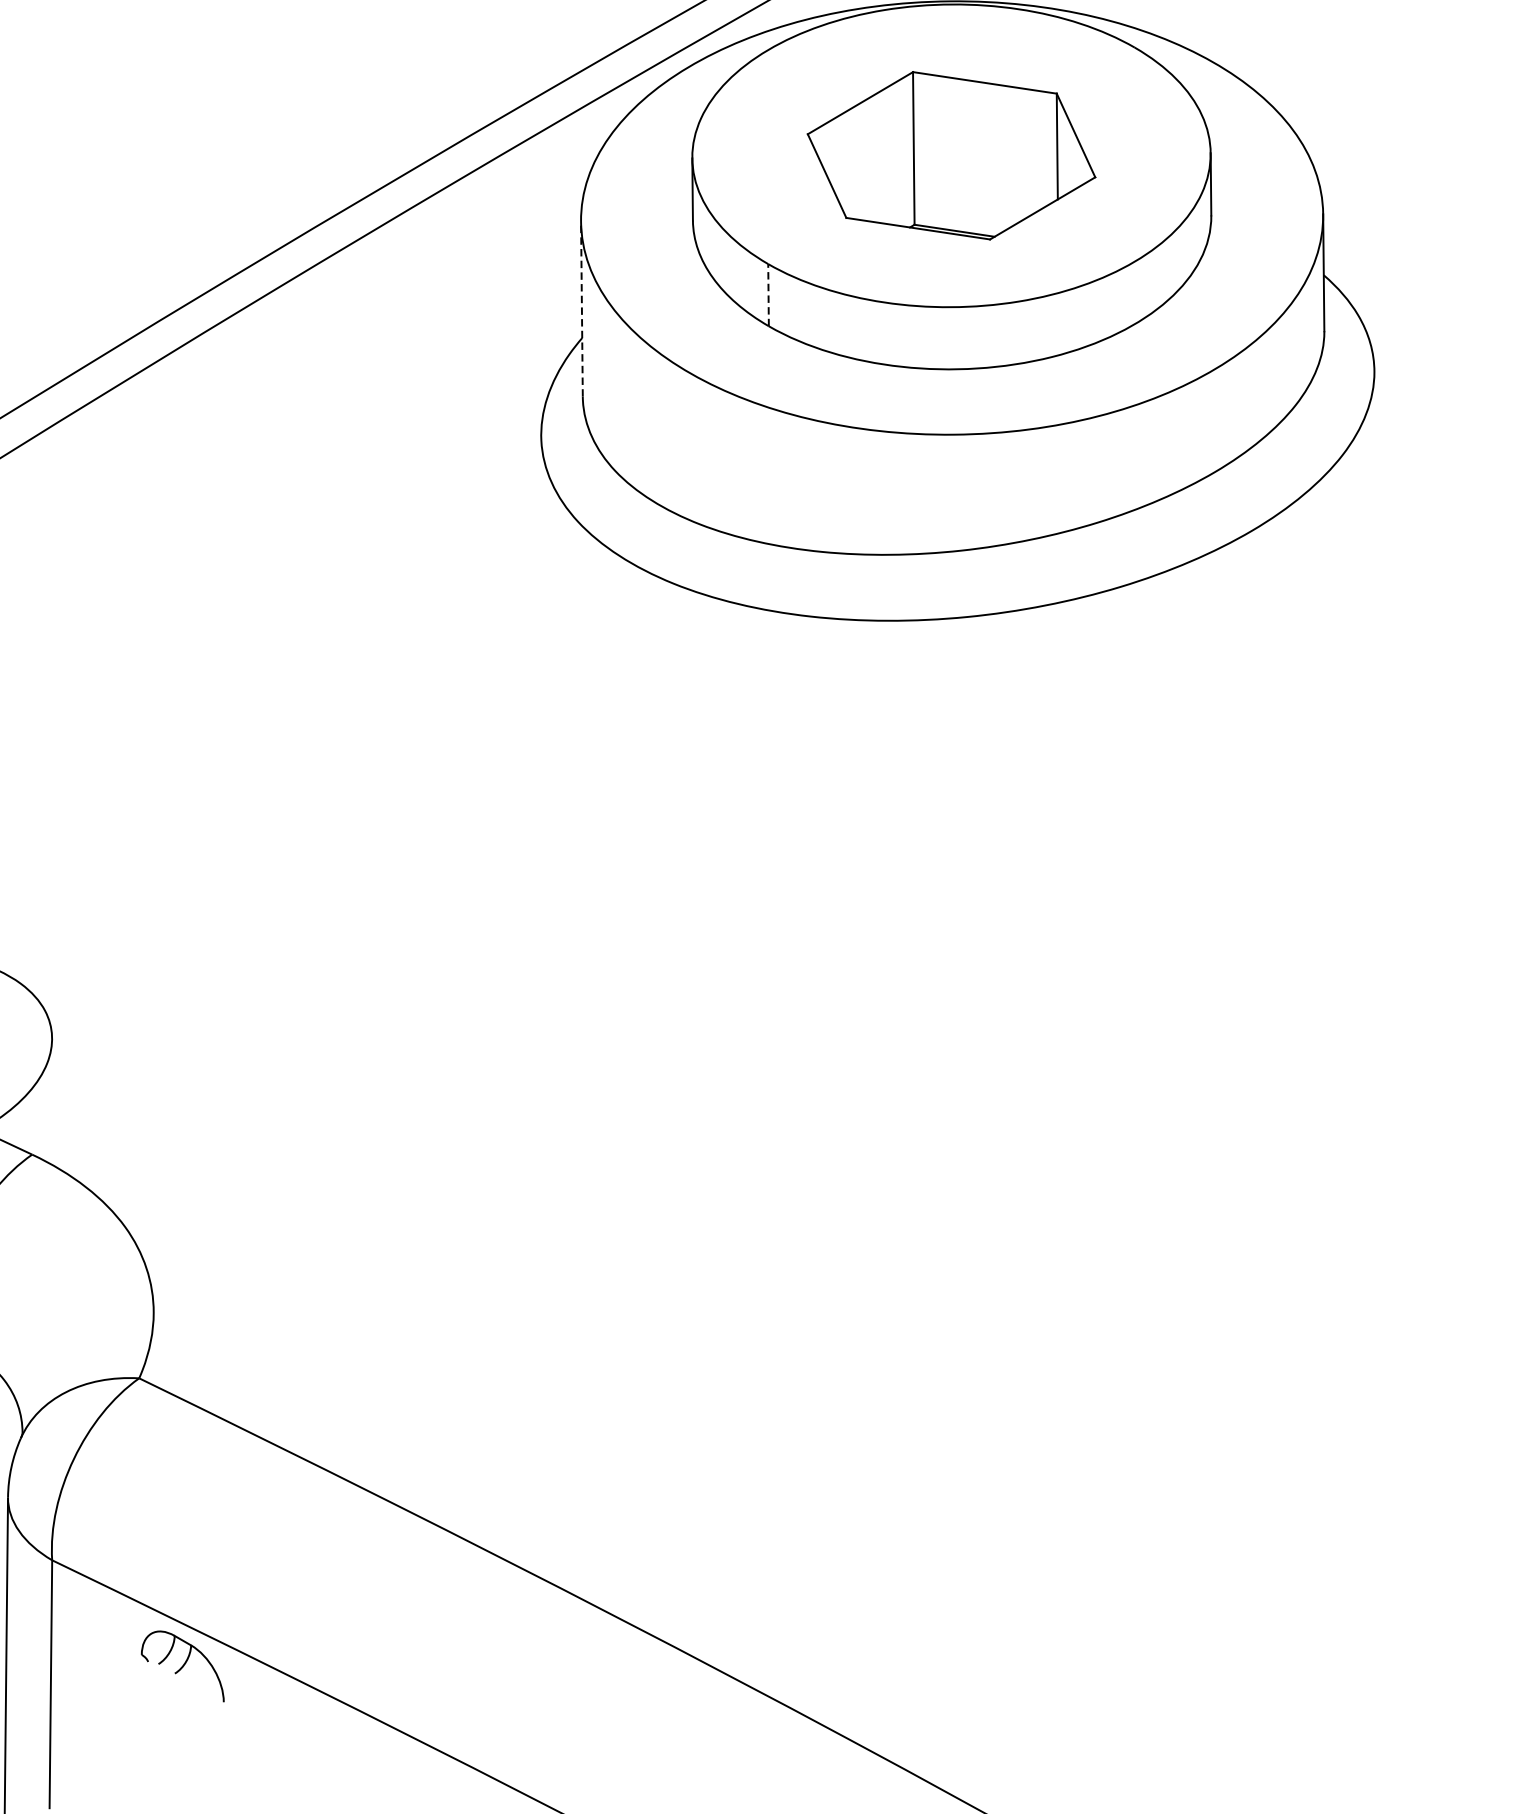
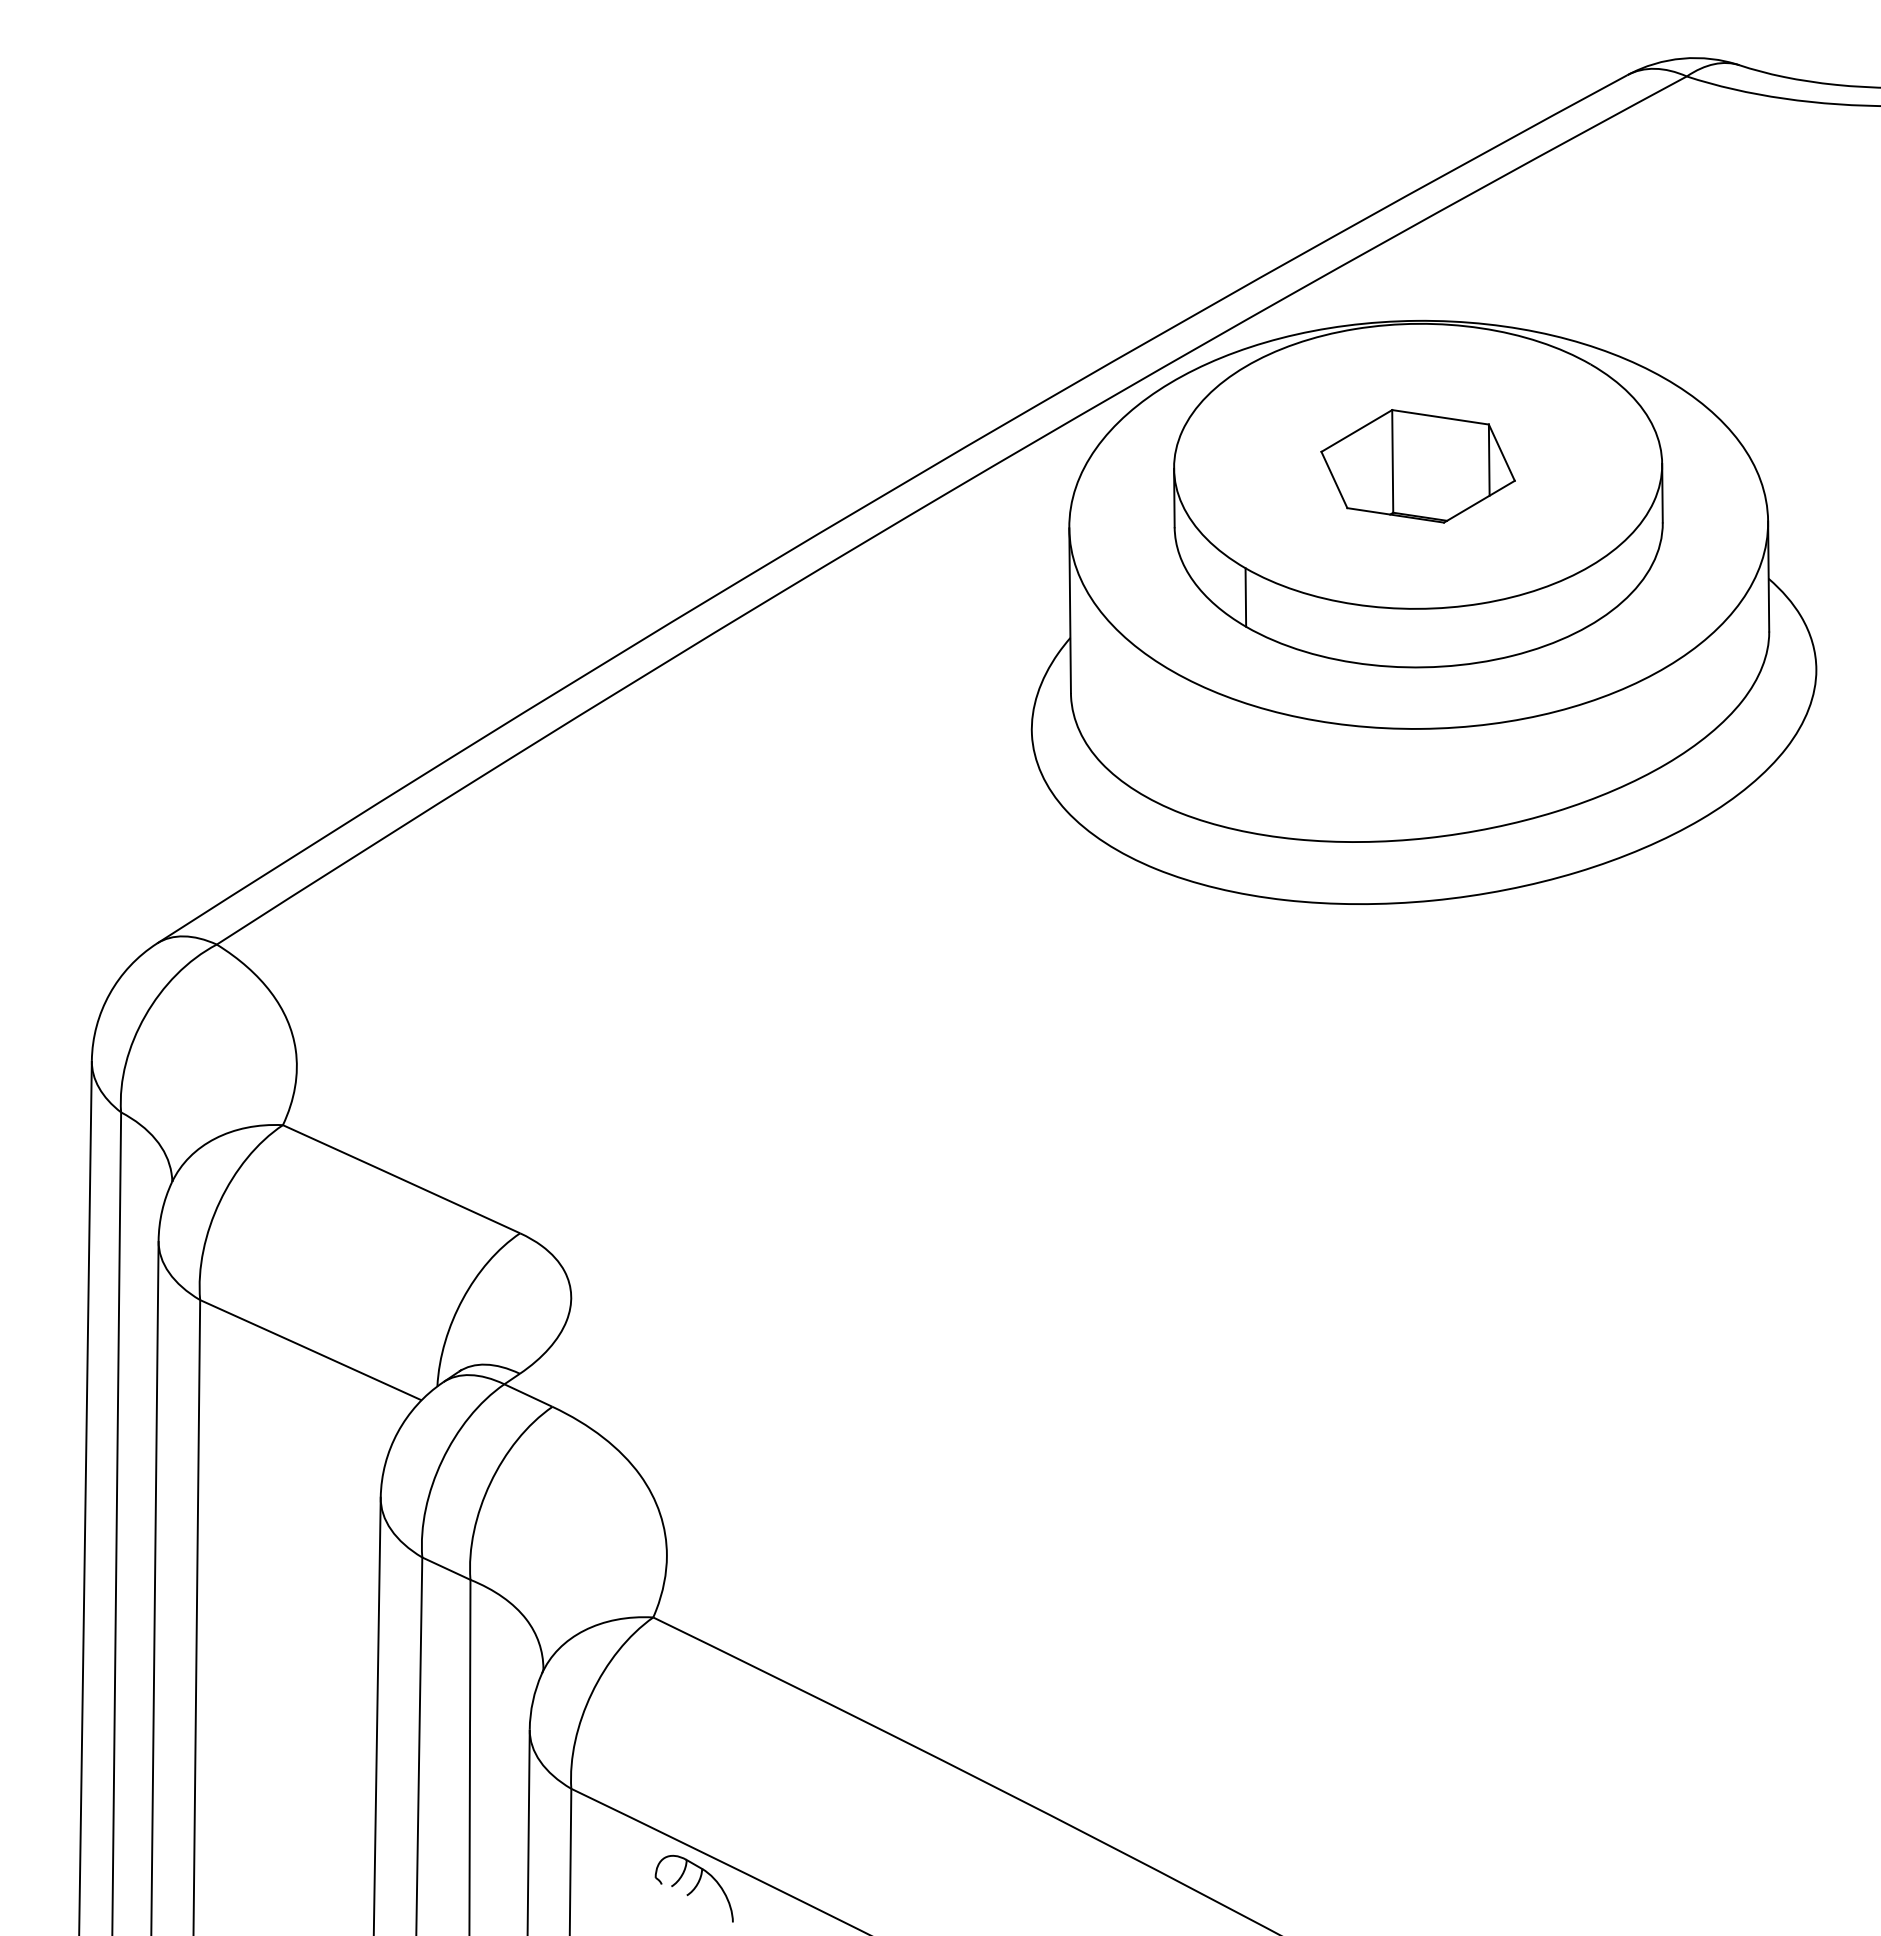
part: (950, 156) -> (1417, 466), size x0.71
line: (768, 295) -> (1245, 597), dashed -> solid
line: (582, 308) -> (1070, 610), dashed -> solid

